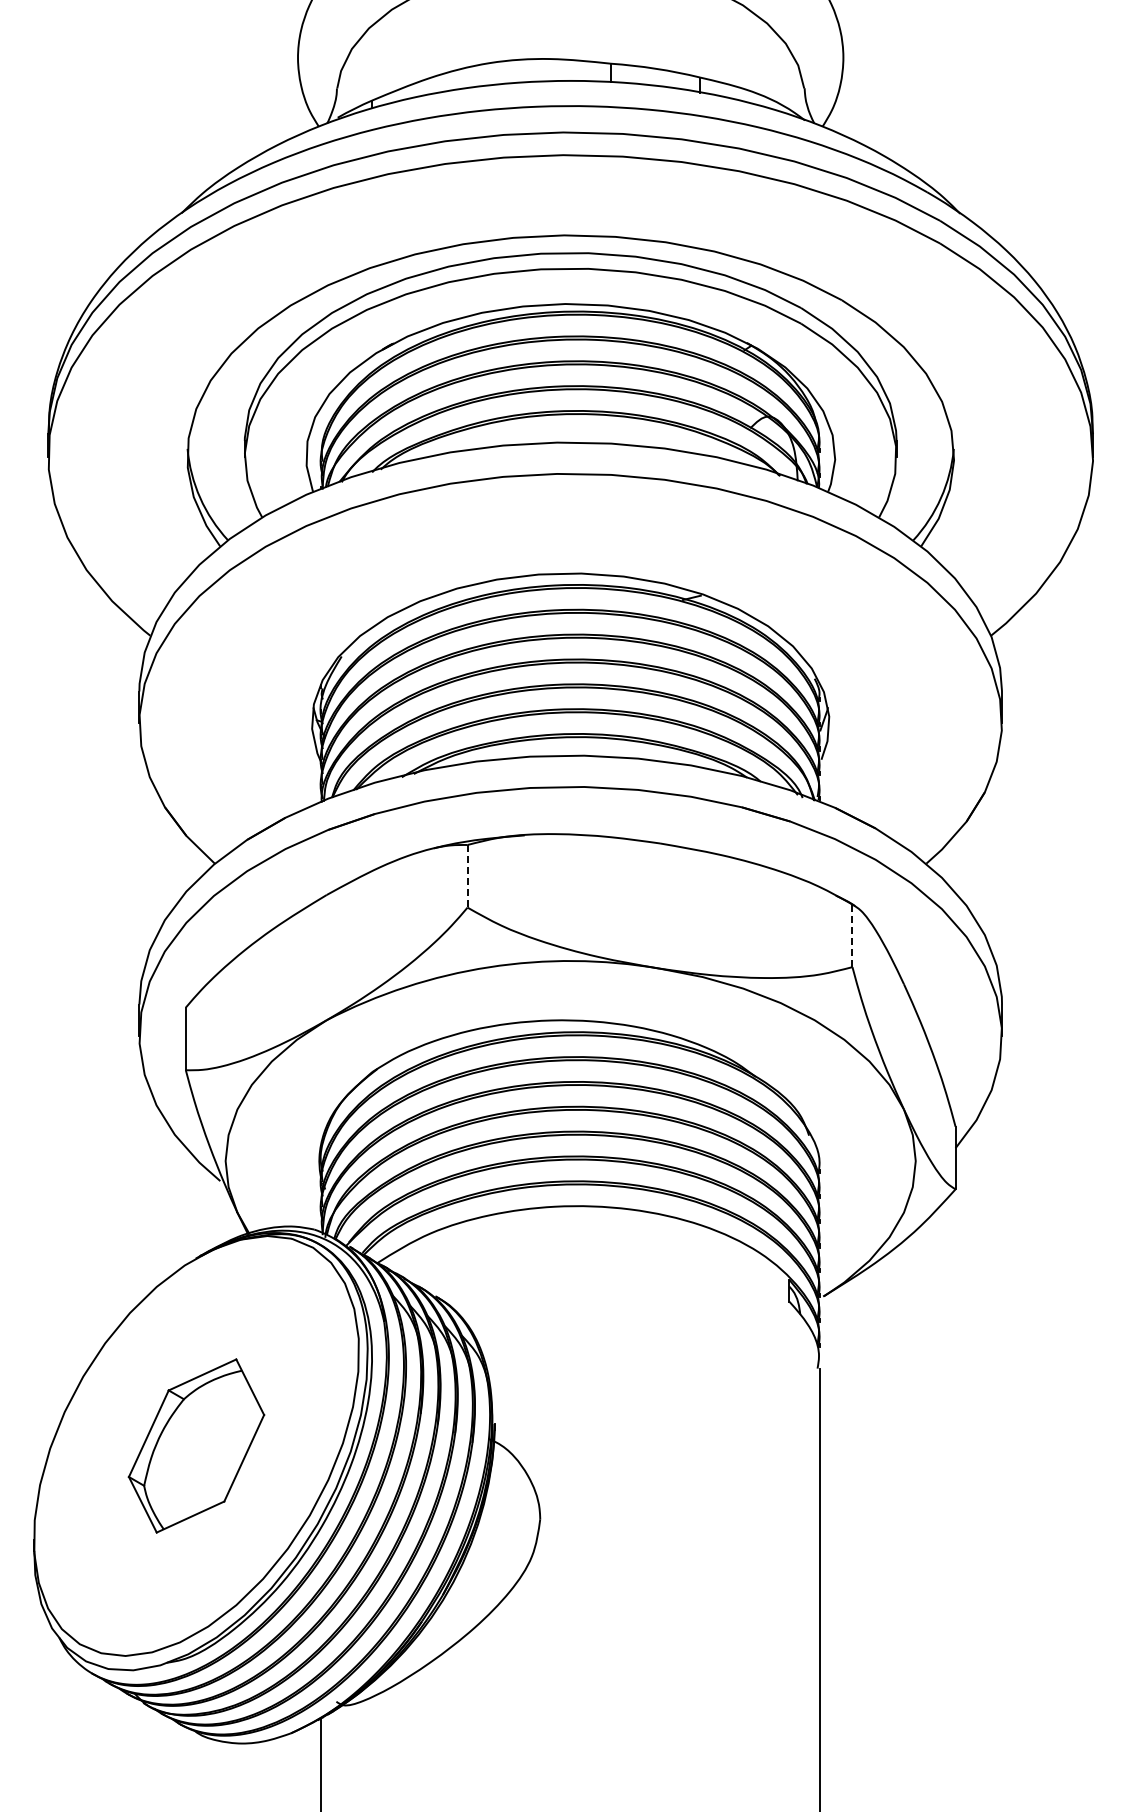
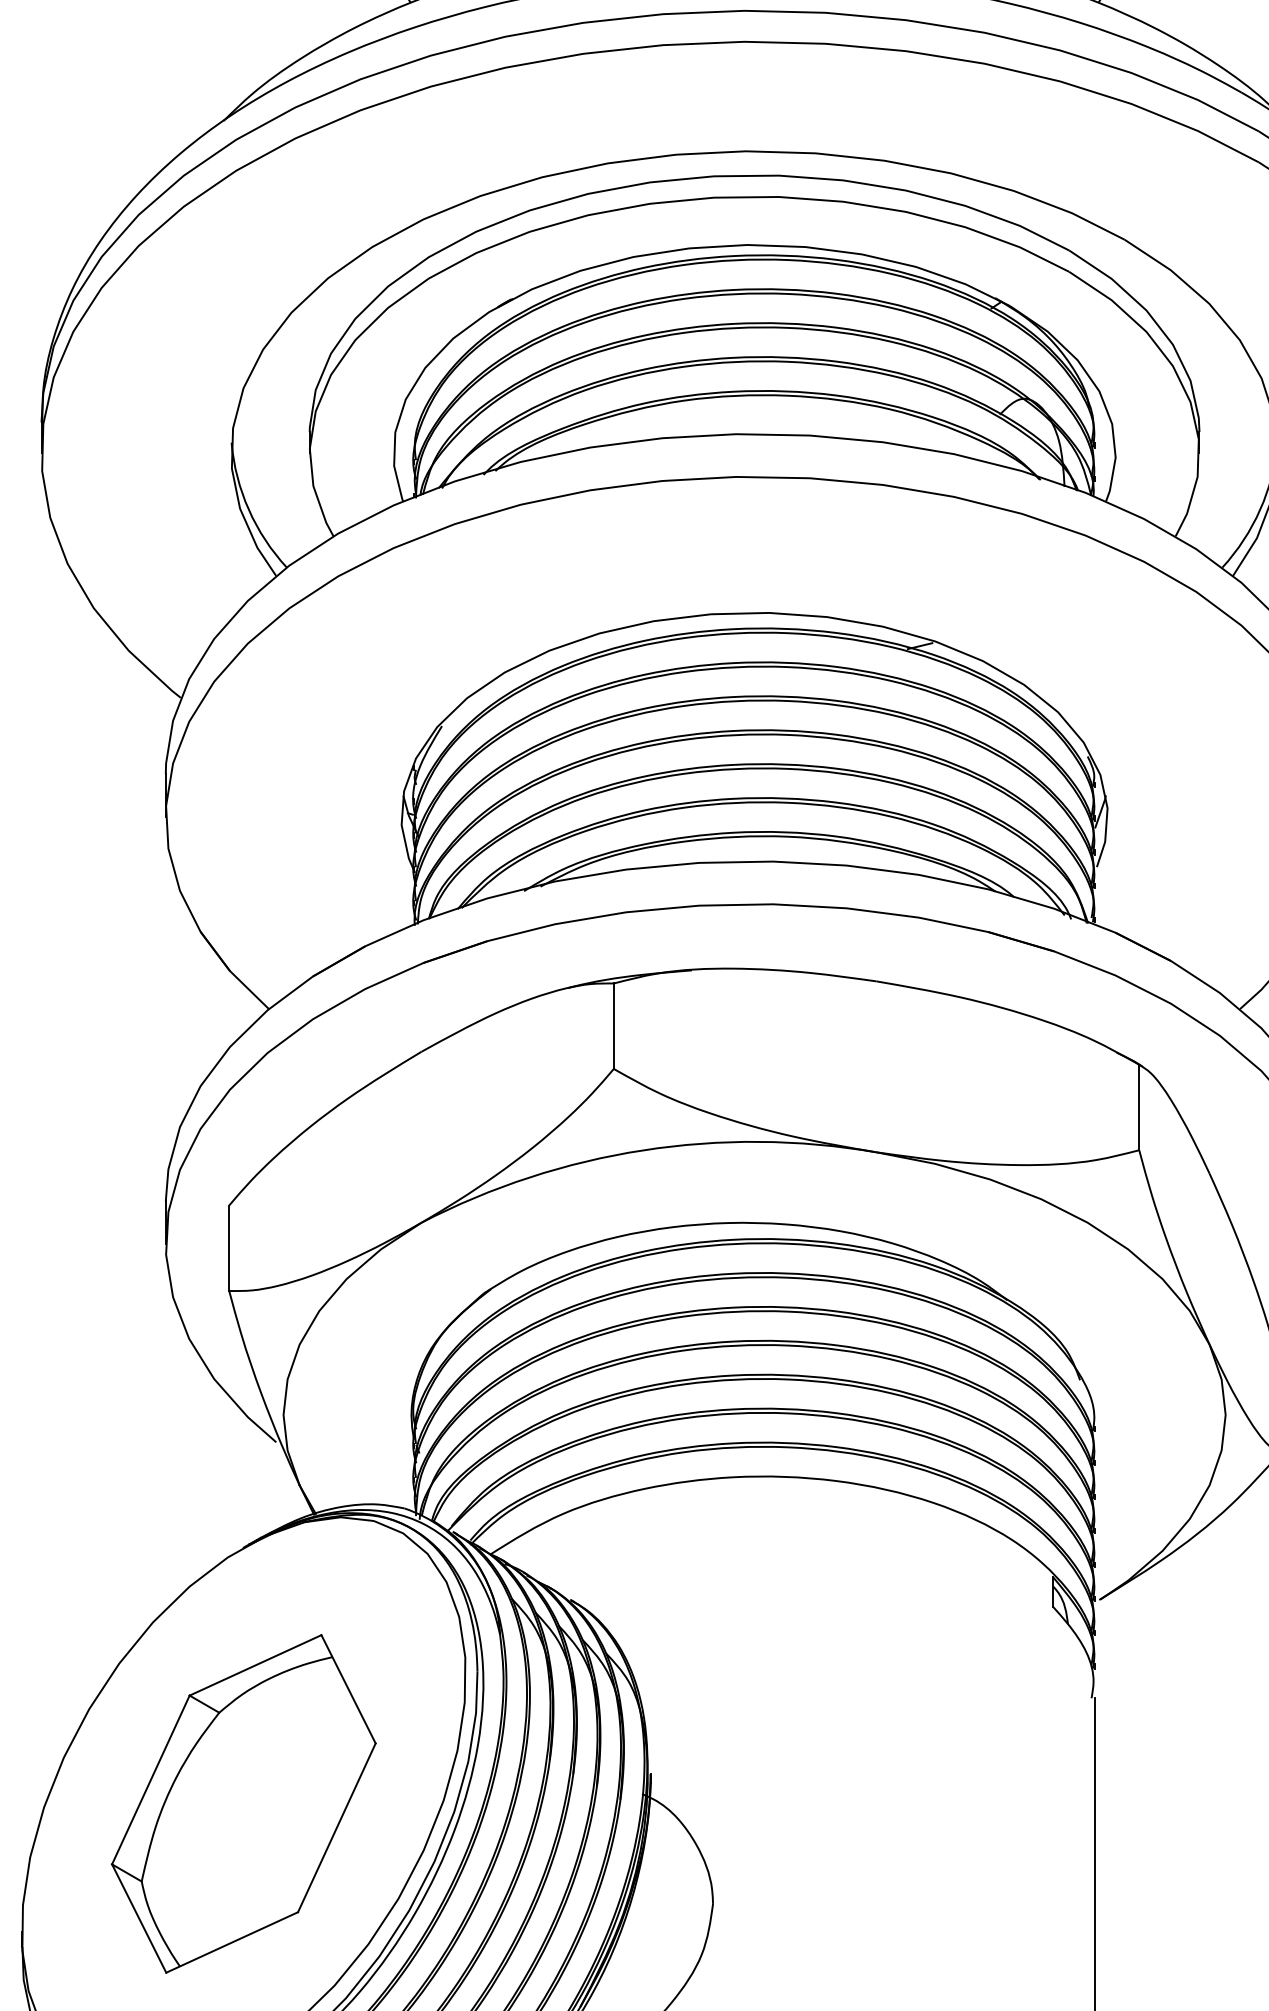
line: (467, 876) -> (613, 1026), dashed -> solid
line: (852, 936) -> (1139, 1108), dashed -> solid
part: (196, 1445) -> (243, 1803), size x1.43

